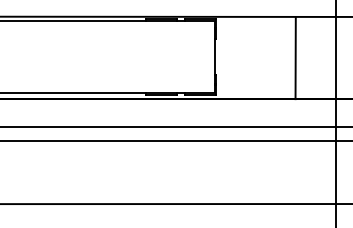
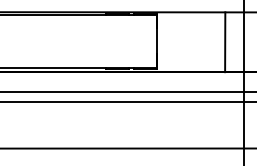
line: (296, 58) -> (225, 42), moved

